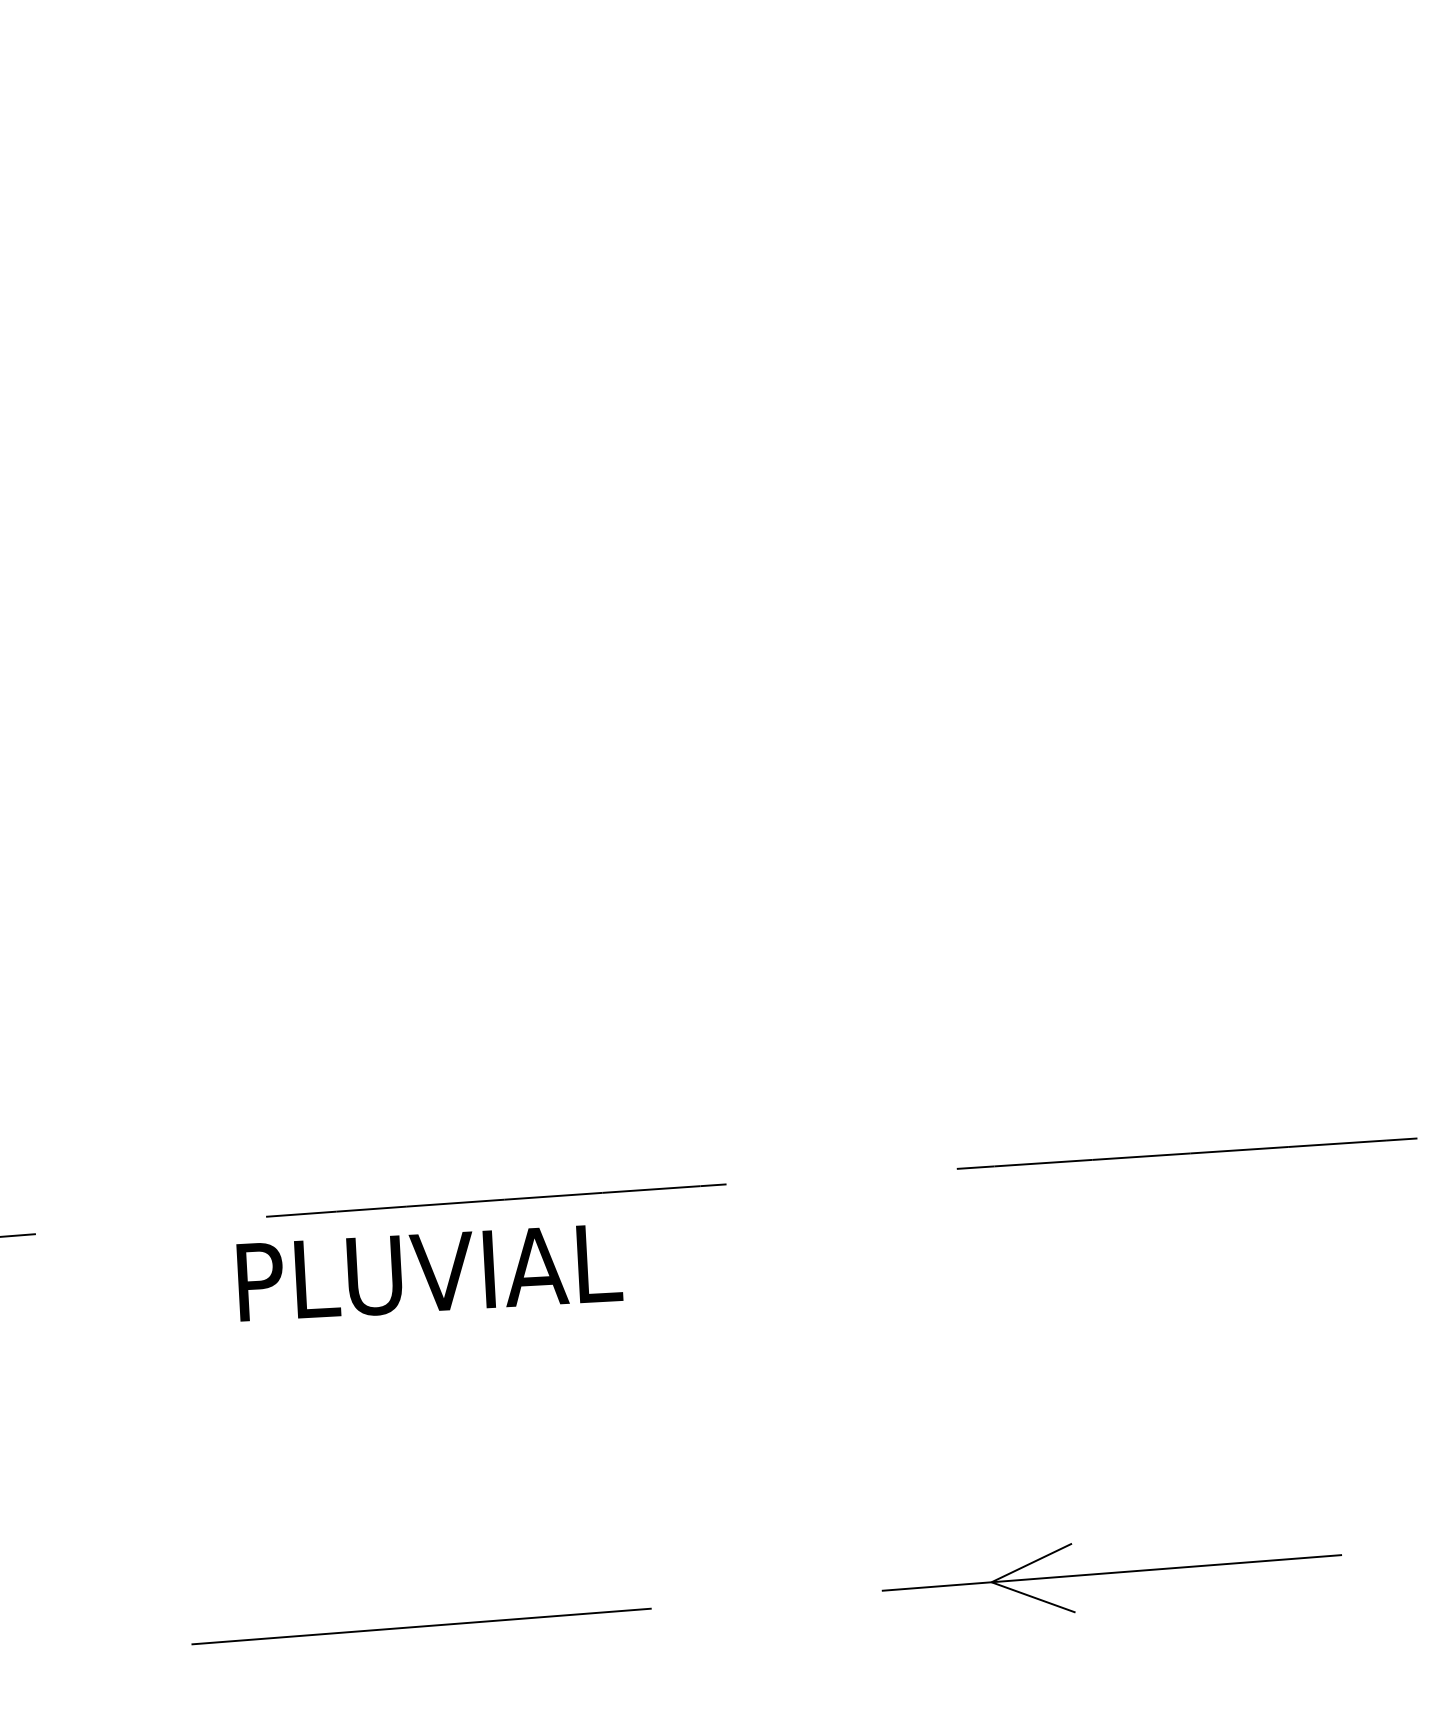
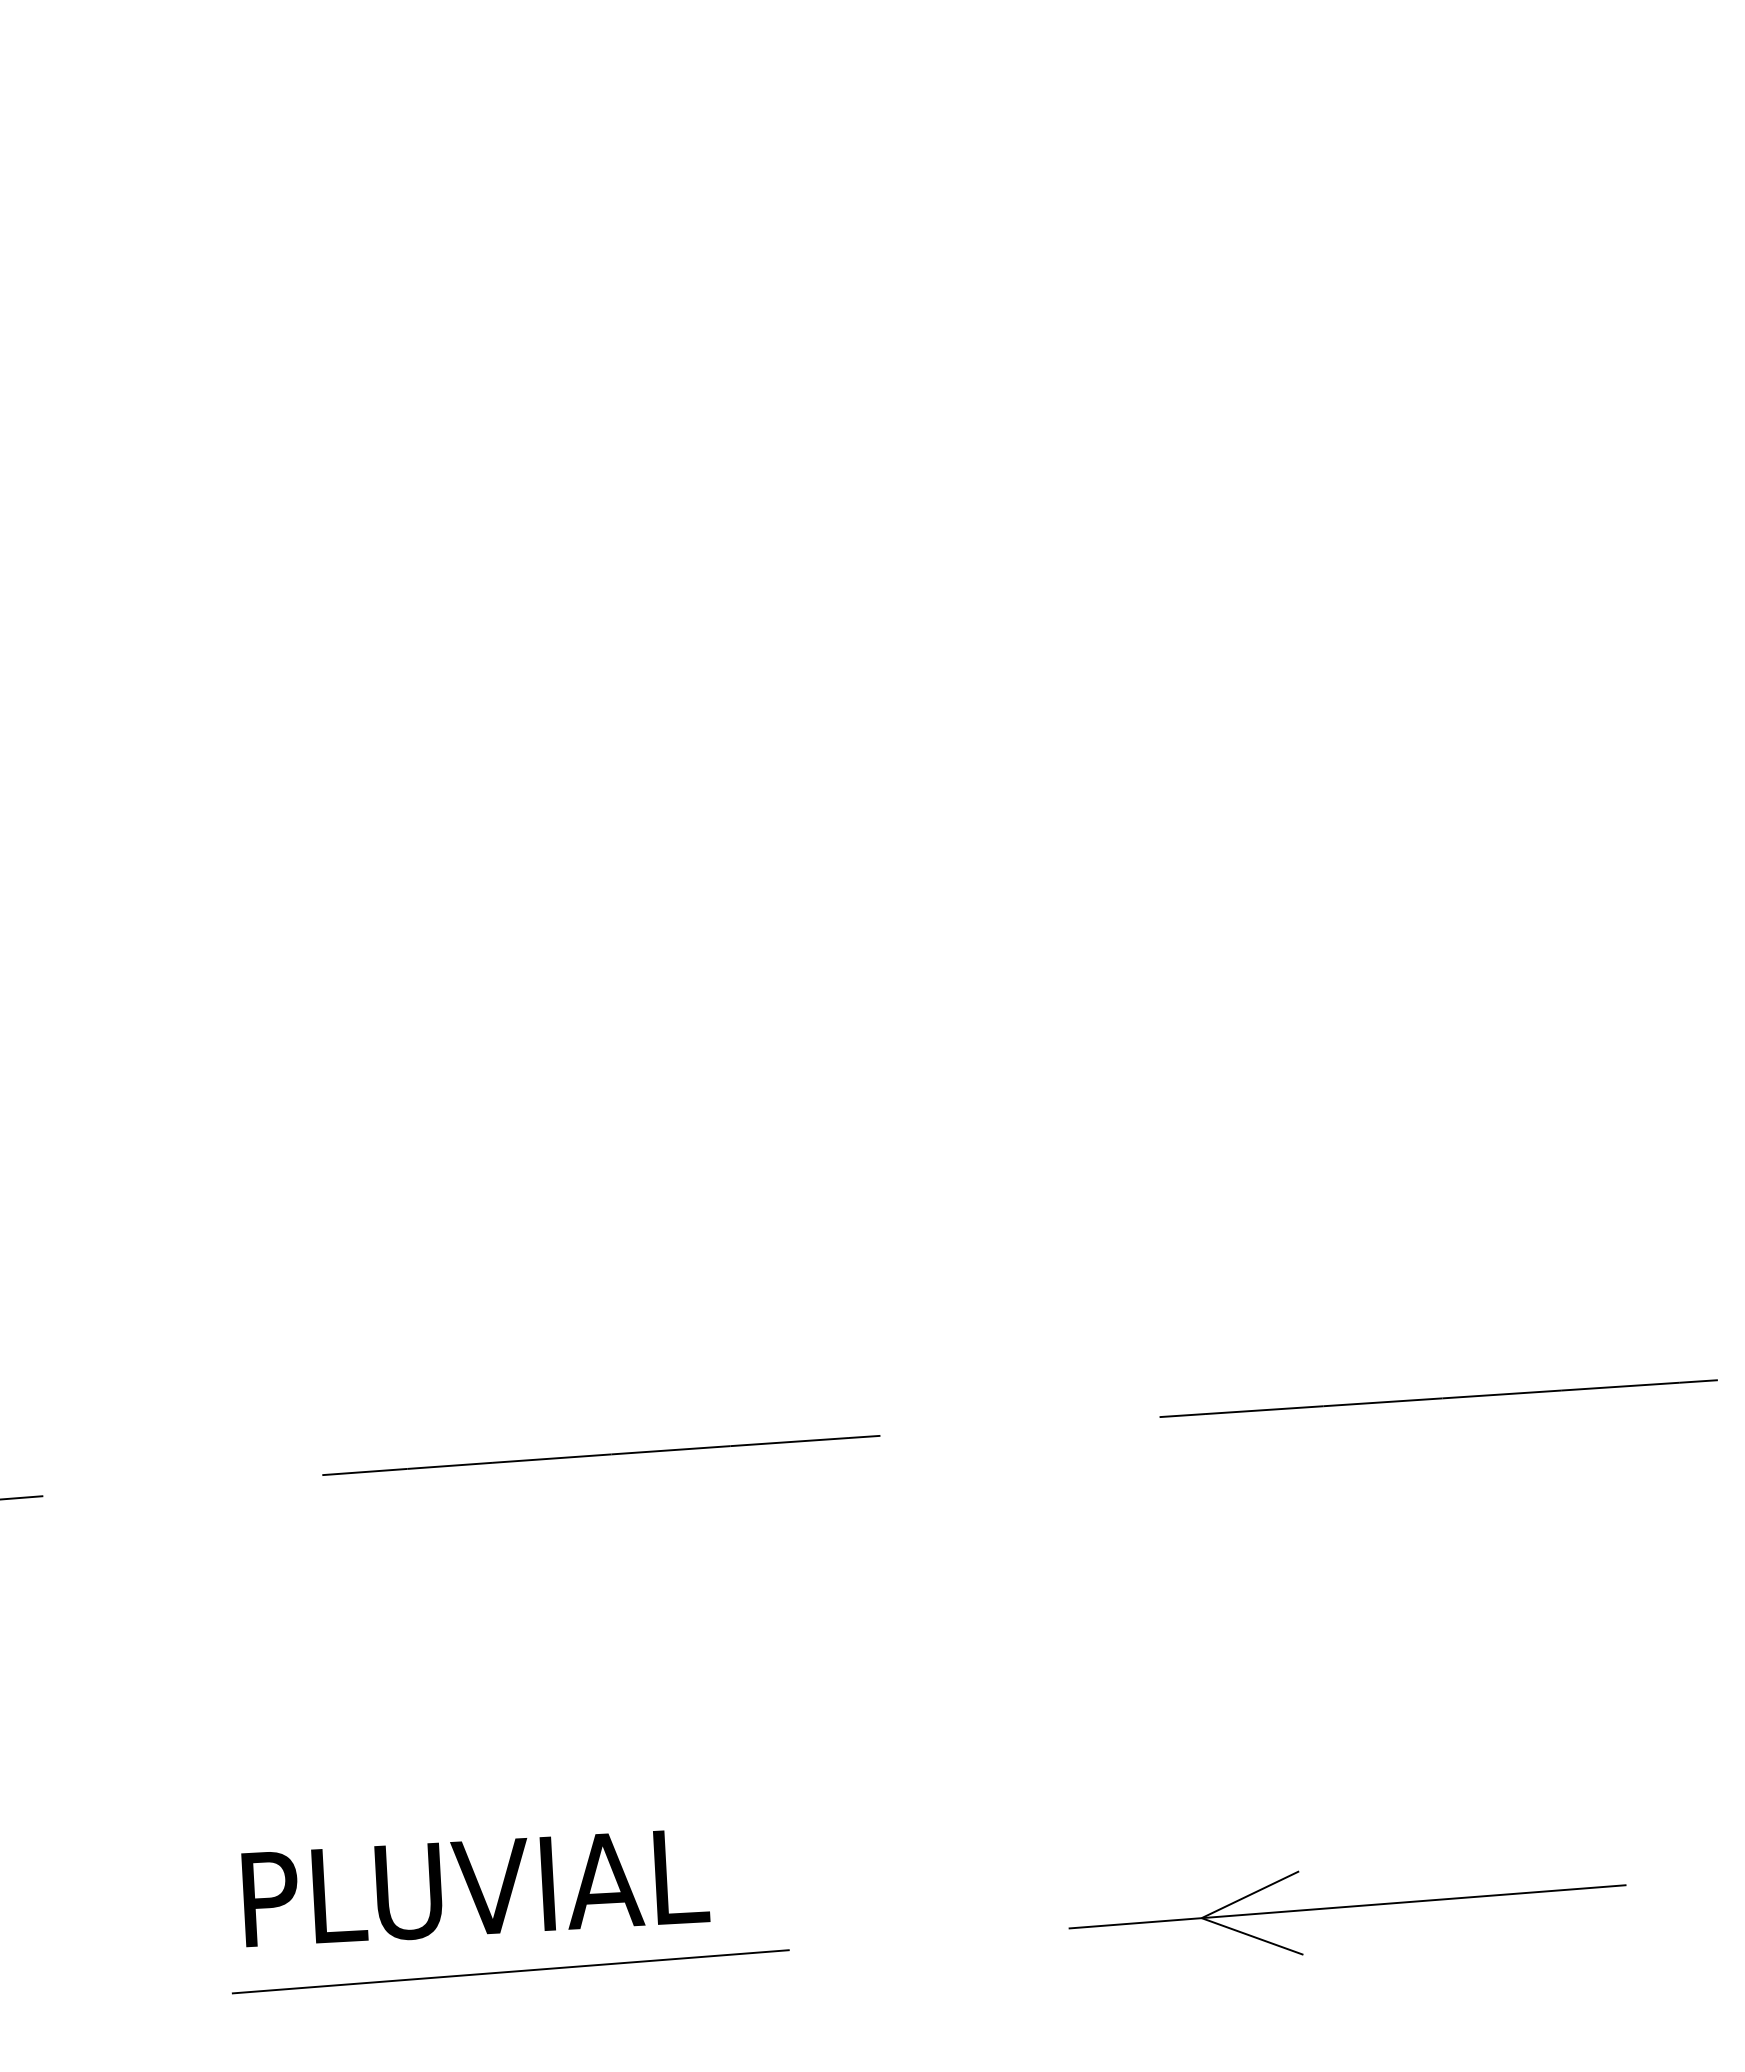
text: (429, 1273) -> (475, 1888), moved

